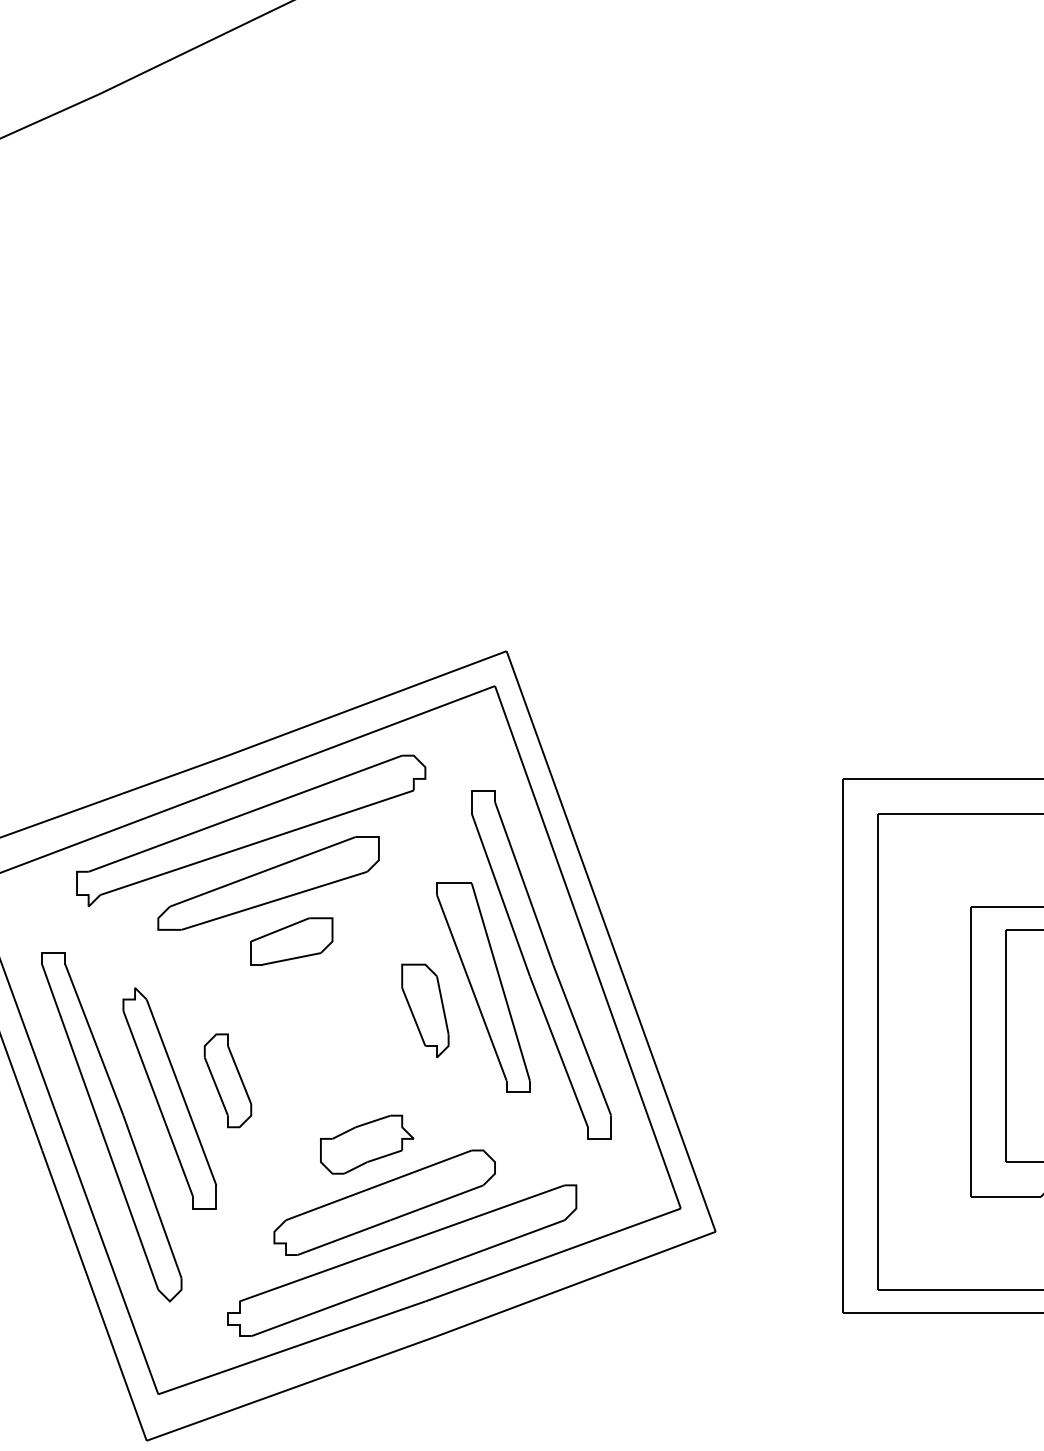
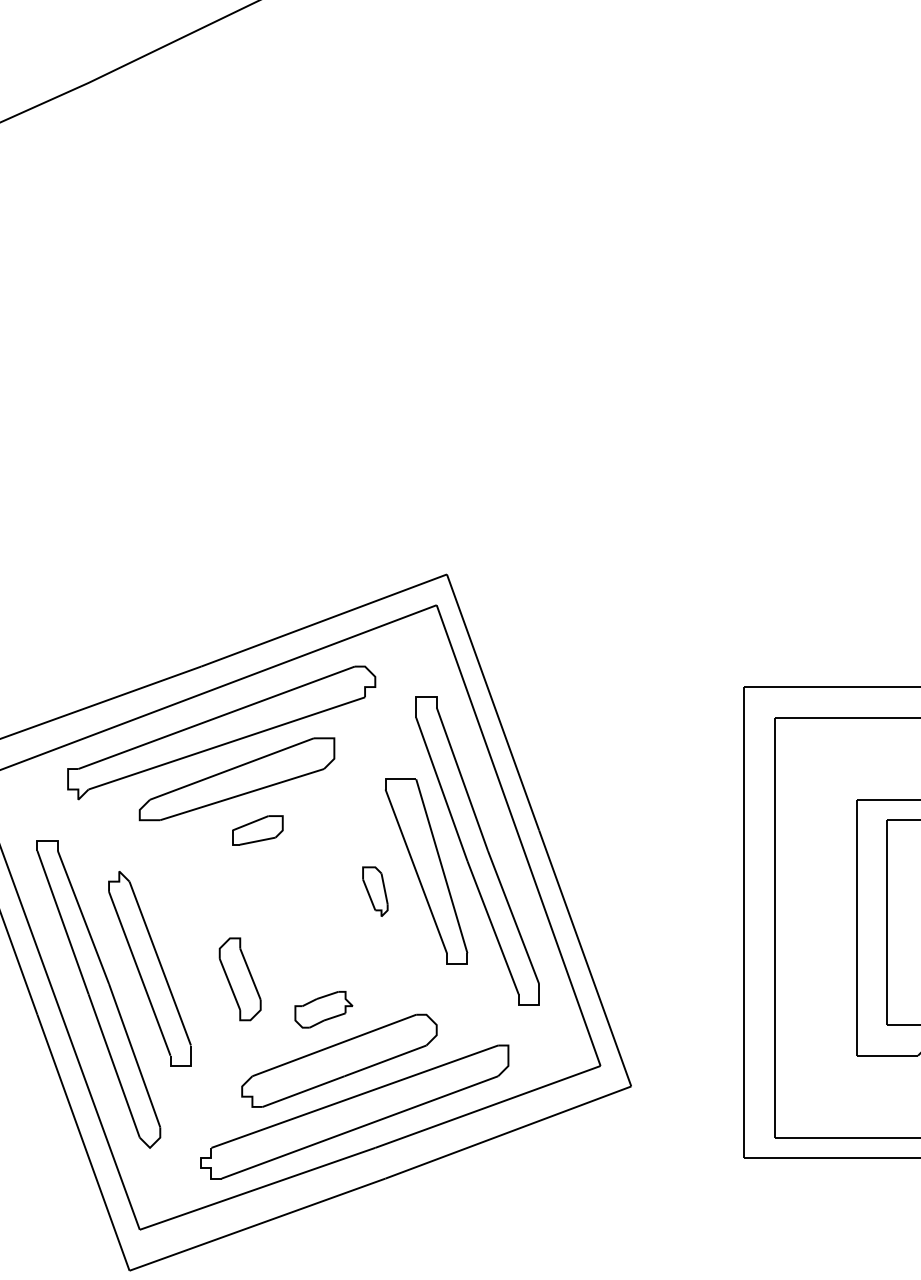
part: (291, 941) -> (257, 830), size x0.7
part: (425, 1010) -> (375, 891), size x0.6
part: (227, 1081) -> (239, 979), moved
part: (366, 1144) -> (323, 1009), size x0.7

